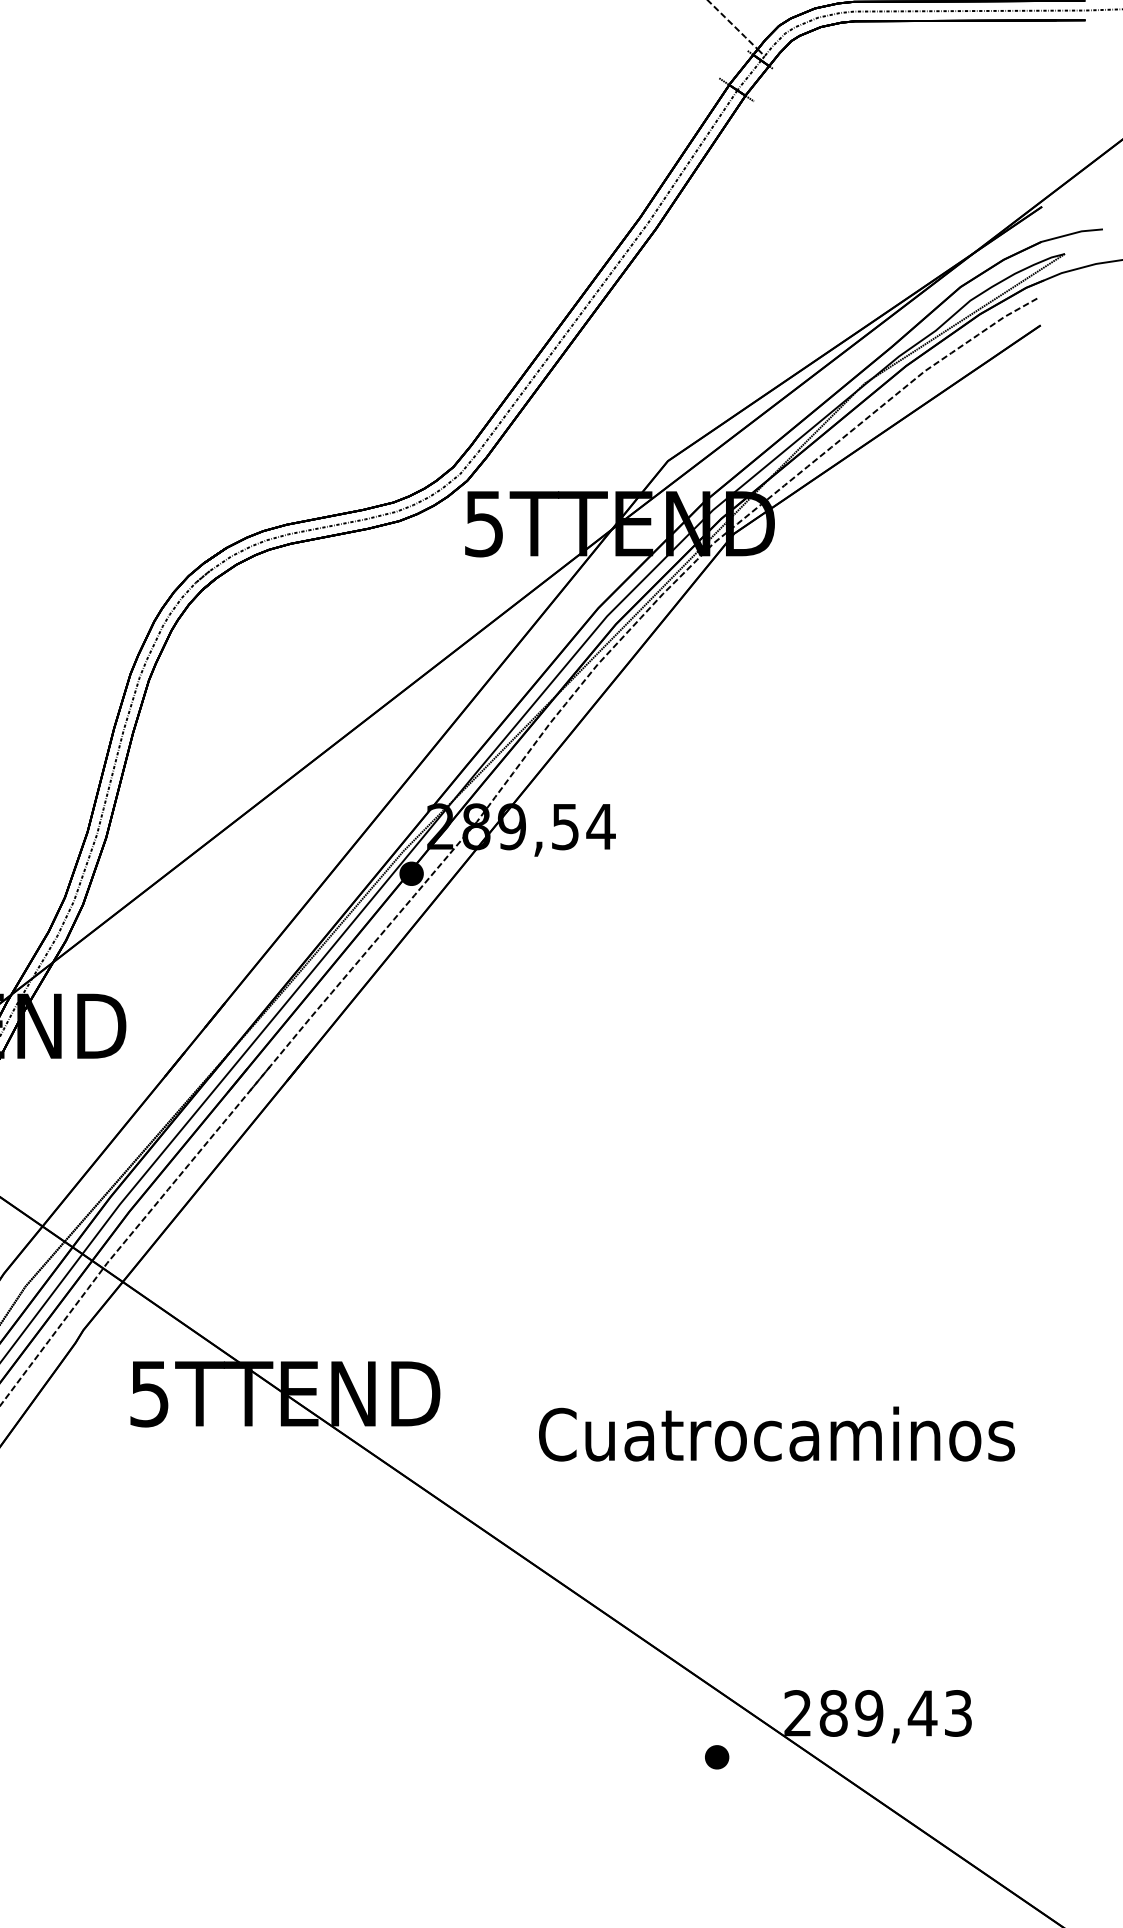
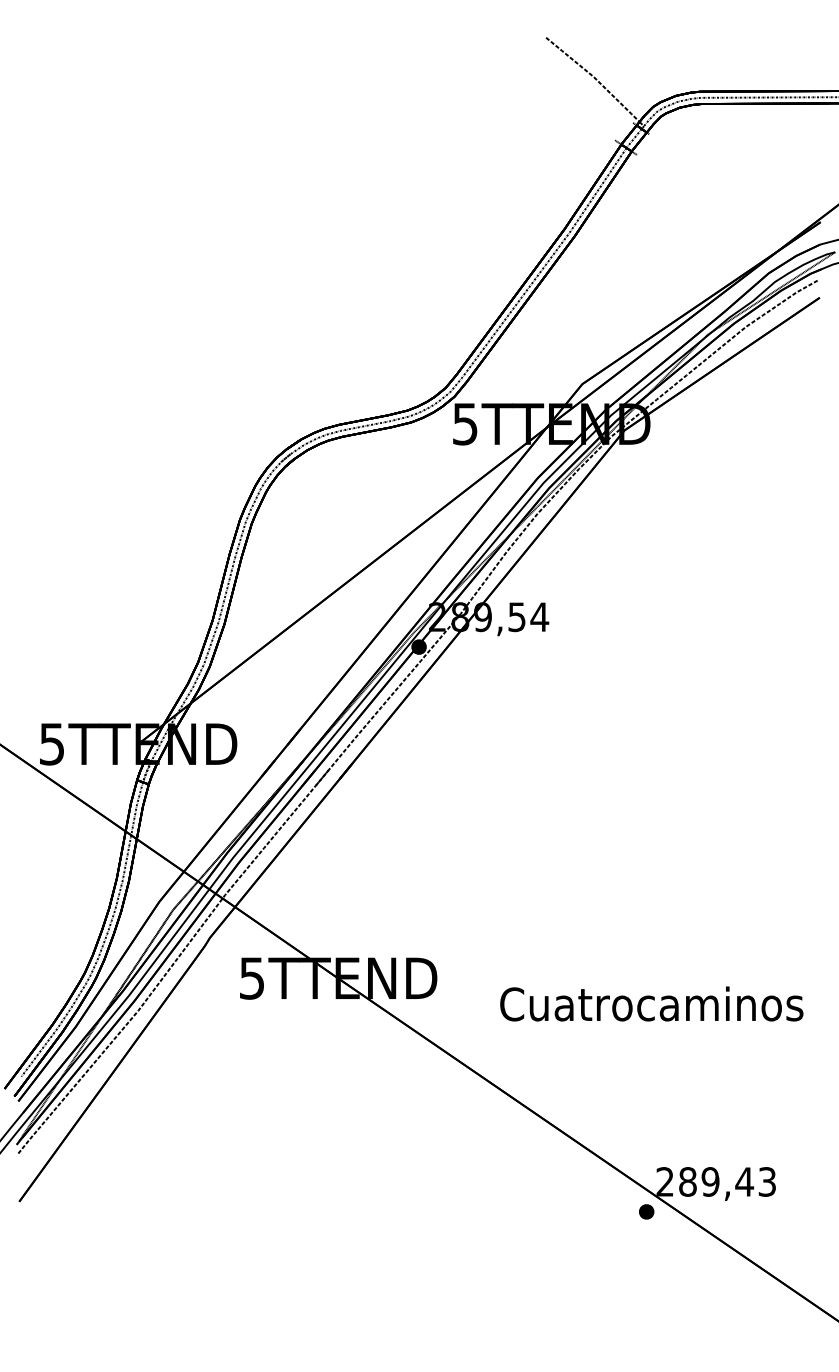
part: (716, 1756) -> (646, 1211), moved

